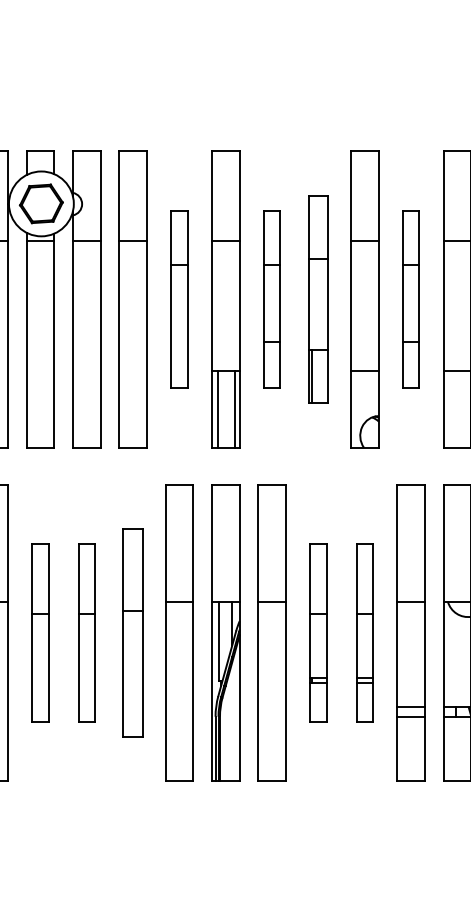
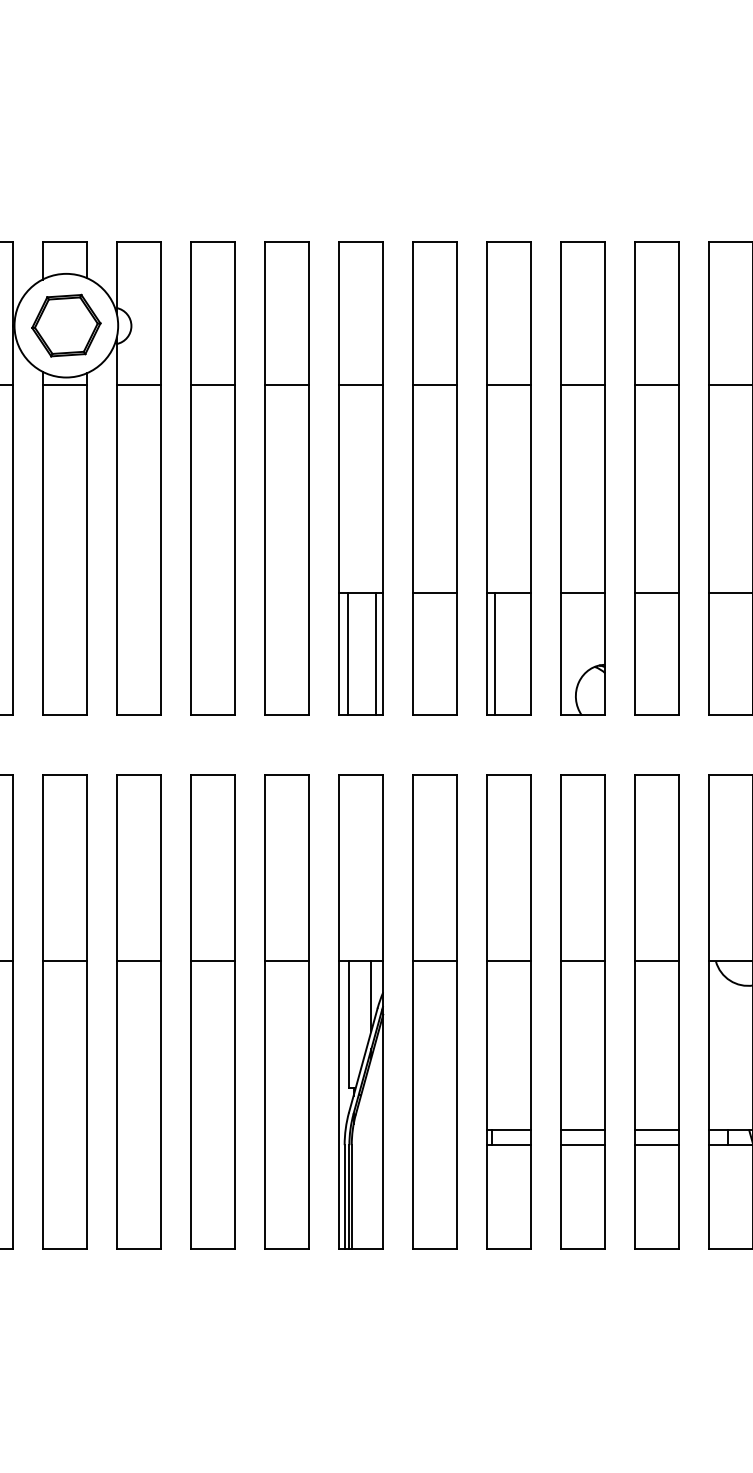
part: (179, 299) -> (287, 478), size x1.67
part: (271, 299) -> (434, 478), size x1.67
part: (318, 299) -> (509, 478), size x1.43
part: (410, 299) -> (656, 478), size x1.67
part: (40, 632) -> (64, 1010), size x1.67
part: (86, 632) -> (138, 1010), size x1.67
part: (132, 632) -> (211, 1010), size x1.43
part: (318, 632) -> (509, 1010), size x1.67
part: (364, 632) -> (582, 1010), size x1.67

